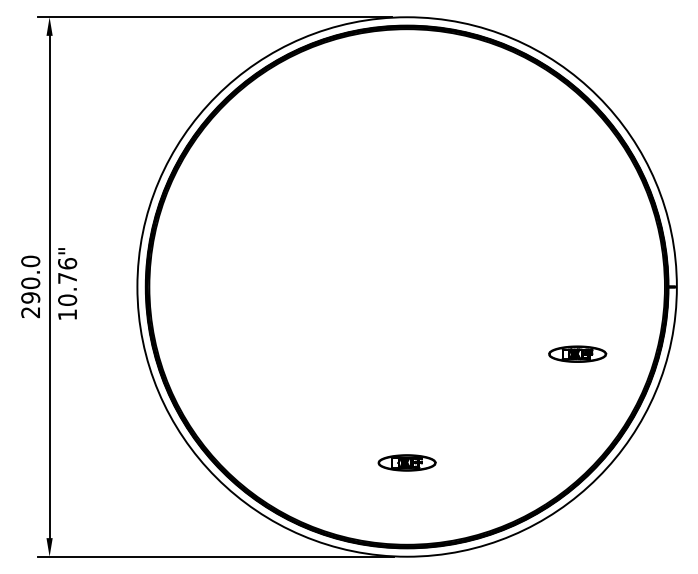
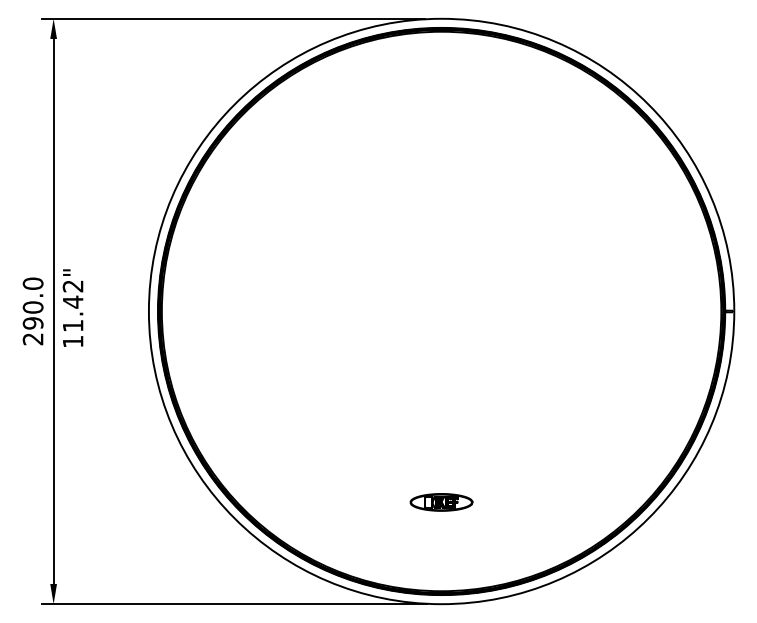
text: (66, 282) -> (72, 306), 10.76" -> 11.42"
part: (577, 354) -> (626, 384), removed

